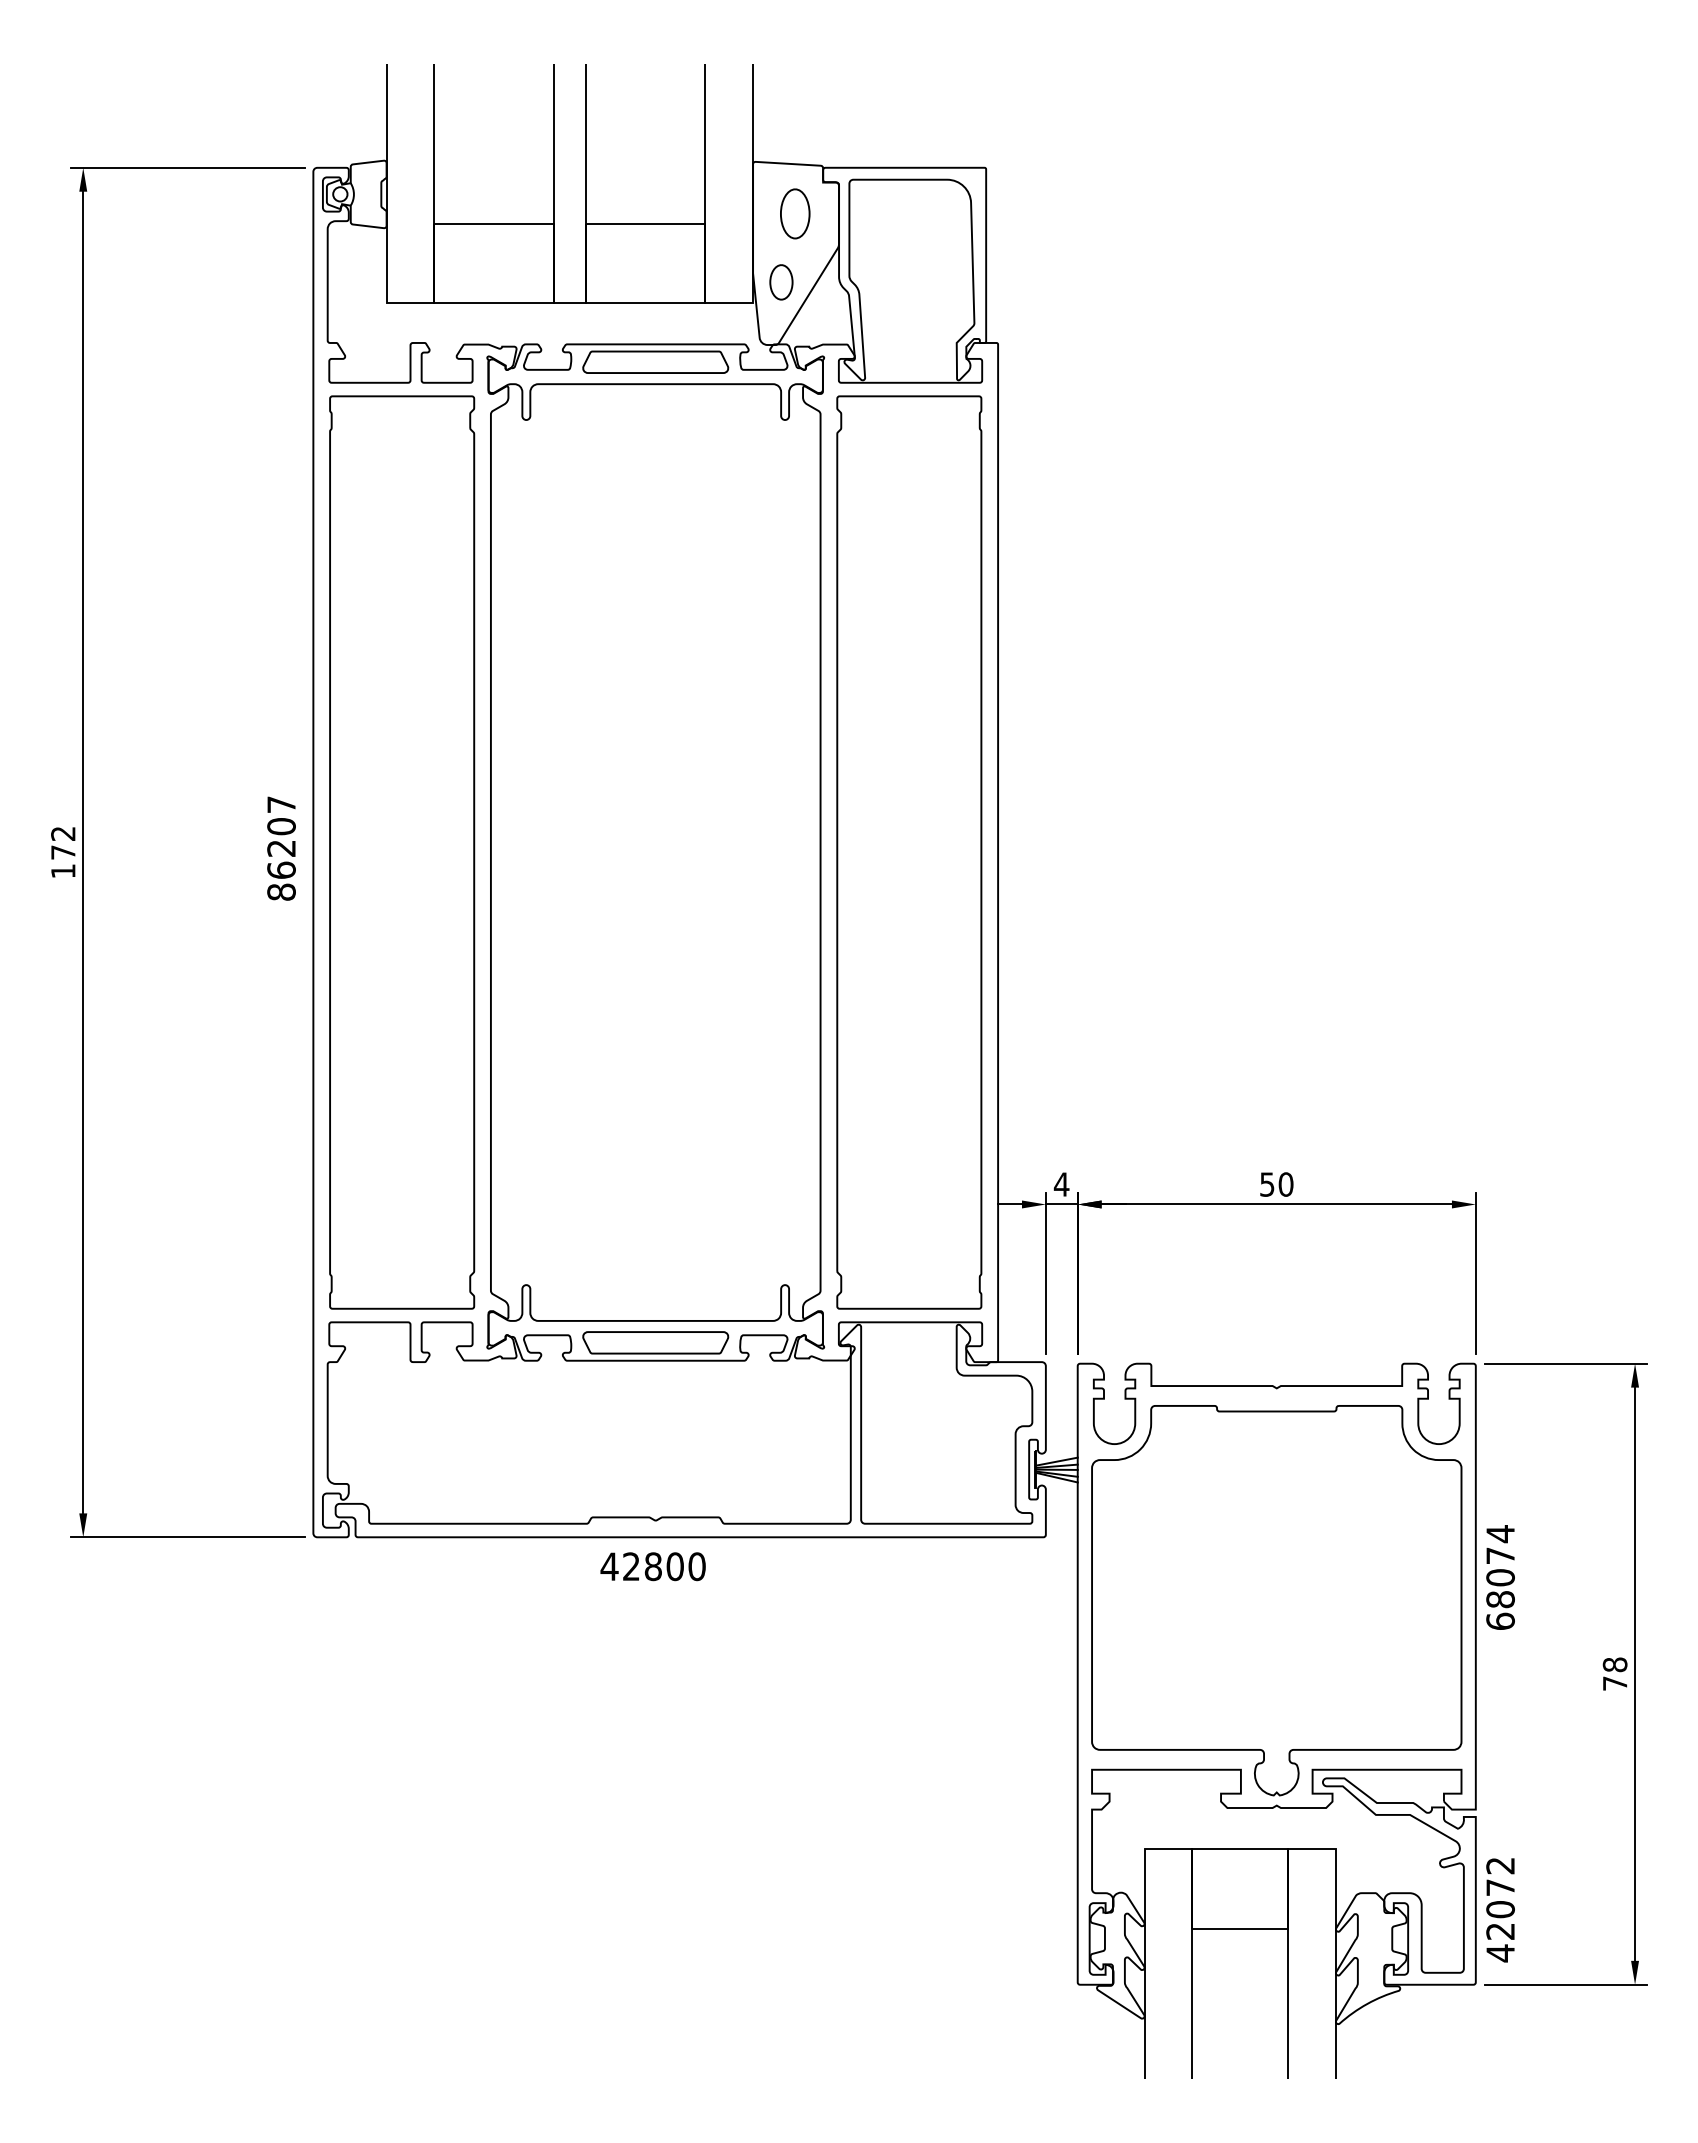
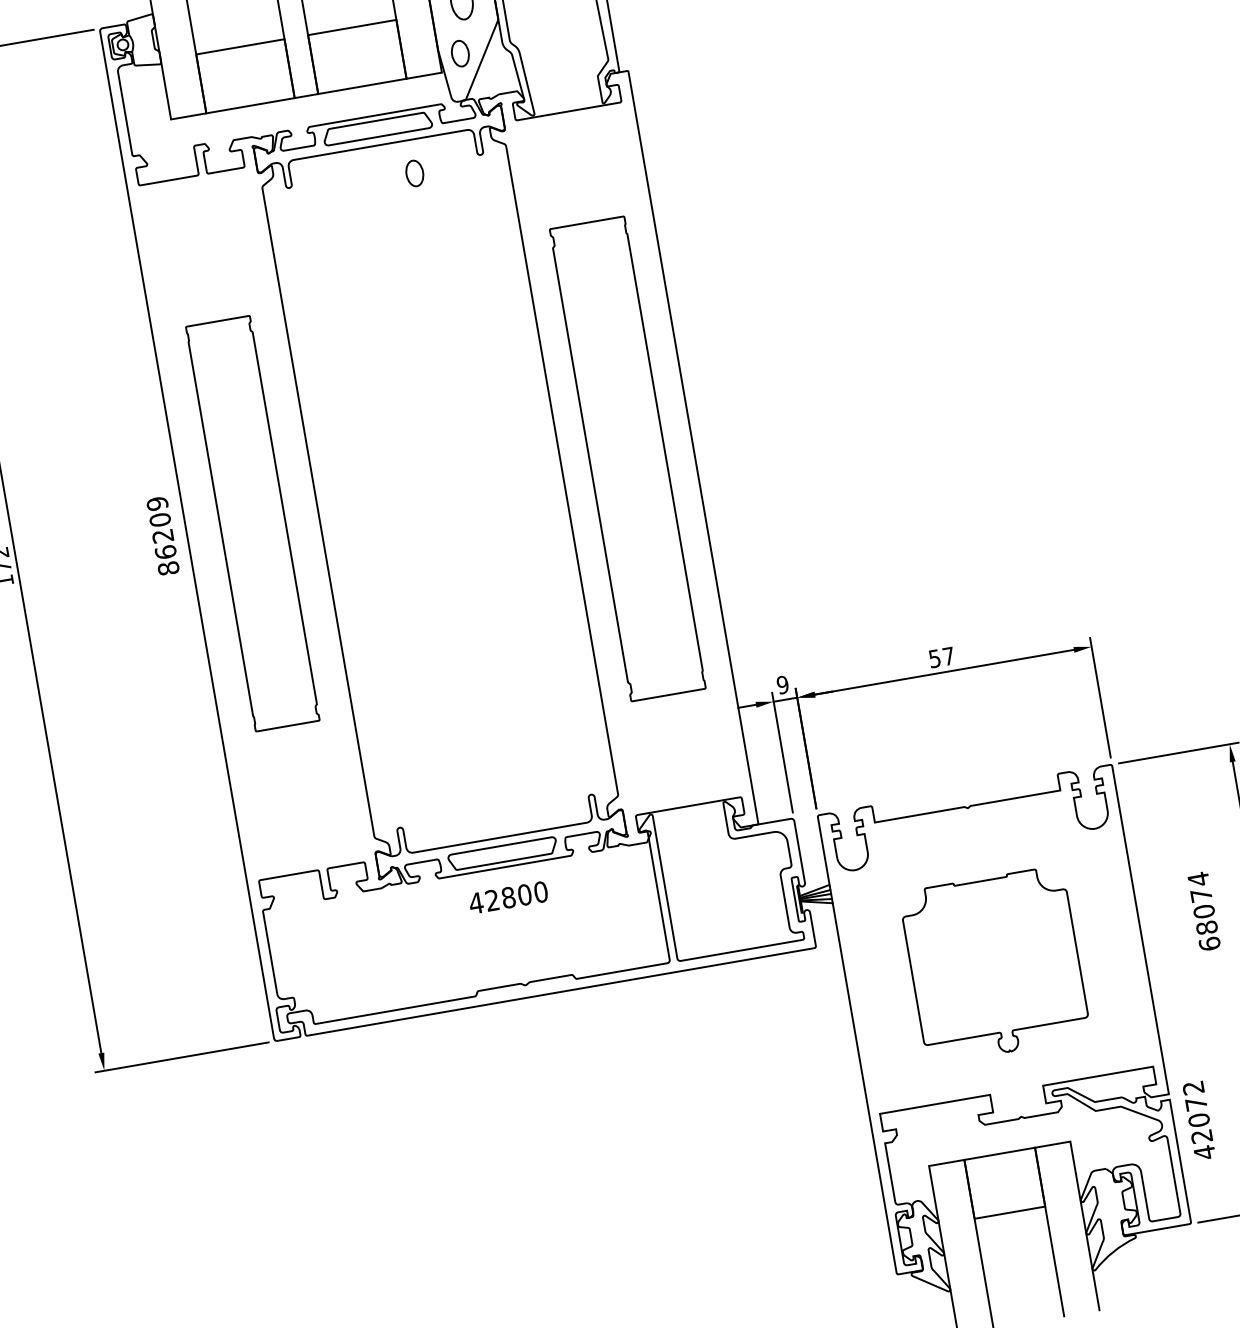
part: (694, 429) -> (414, 173), added
text: (281, 804) -> (157, 503), 86207 -> 86209
part: (402, 852) -> (253, 523), size x0.6
part: (909, 852) -> (627, 458), size x0.7
text: (1061, 1184) -> (782, 684), 4 -> 9
text: (1285, 1184) -> (948, 656), 50 -> 57
text: (652, 1566) -> (507, 897), moved
text: (1500, 1577) -> (1204, 911), moved
part: (1276, 1600) -> (994, 965), size x0.6
text: (1500, 1910) -> (1199, 1120), moved

